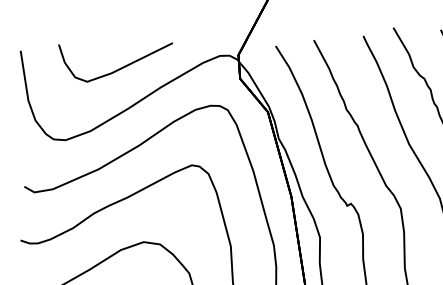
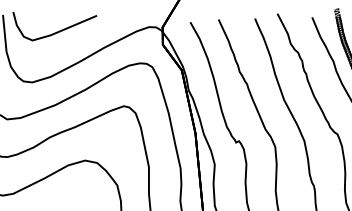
curve: (119, 67) -> (56, 31), moved

